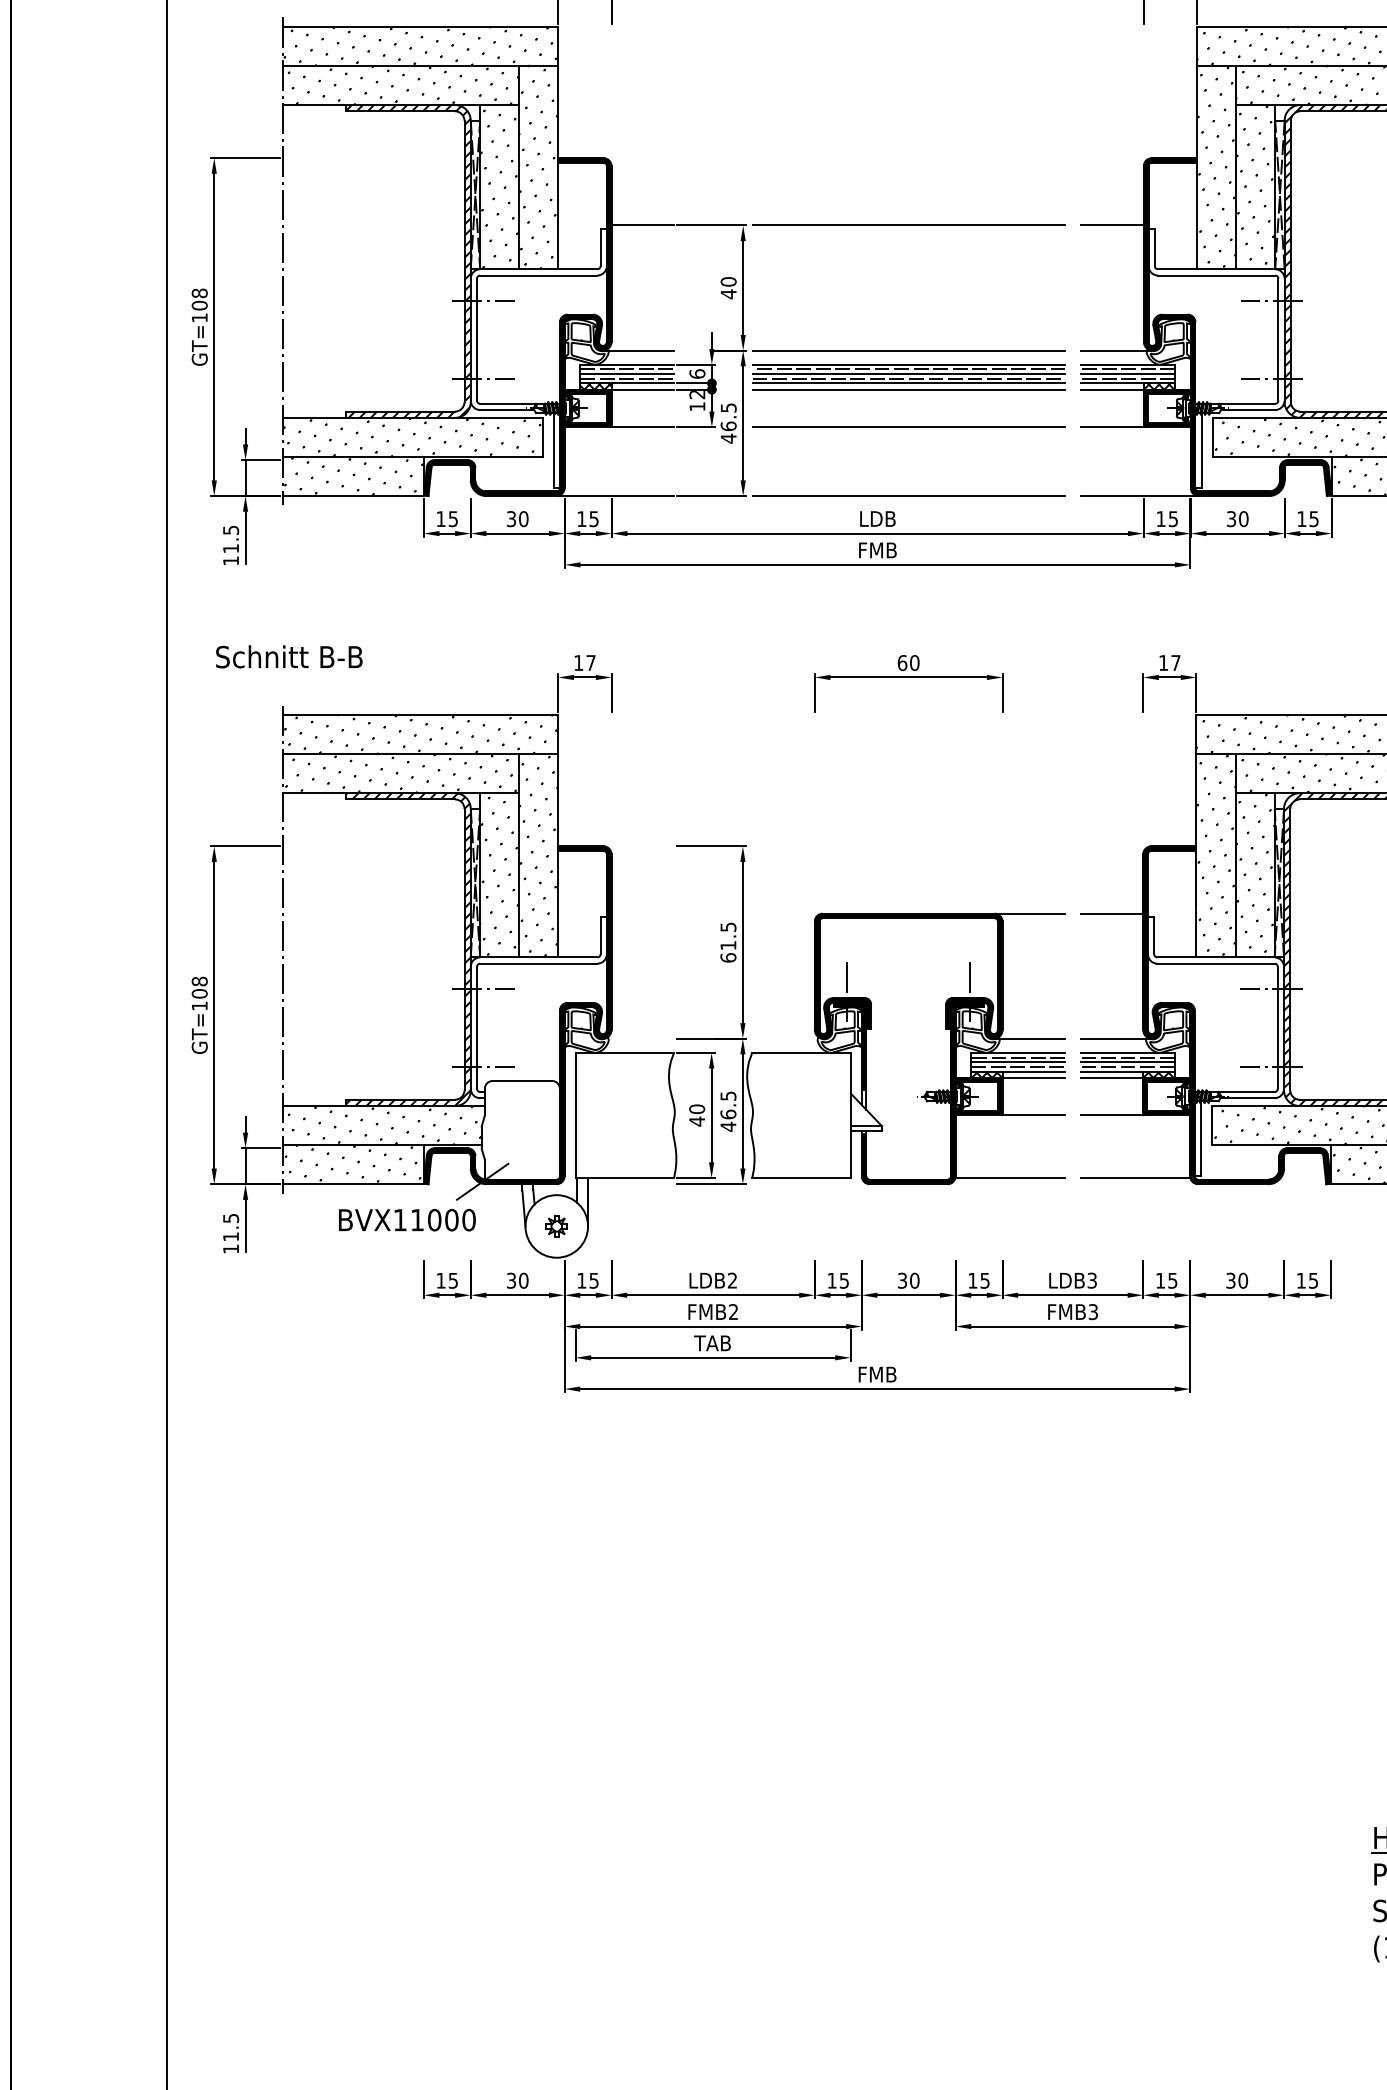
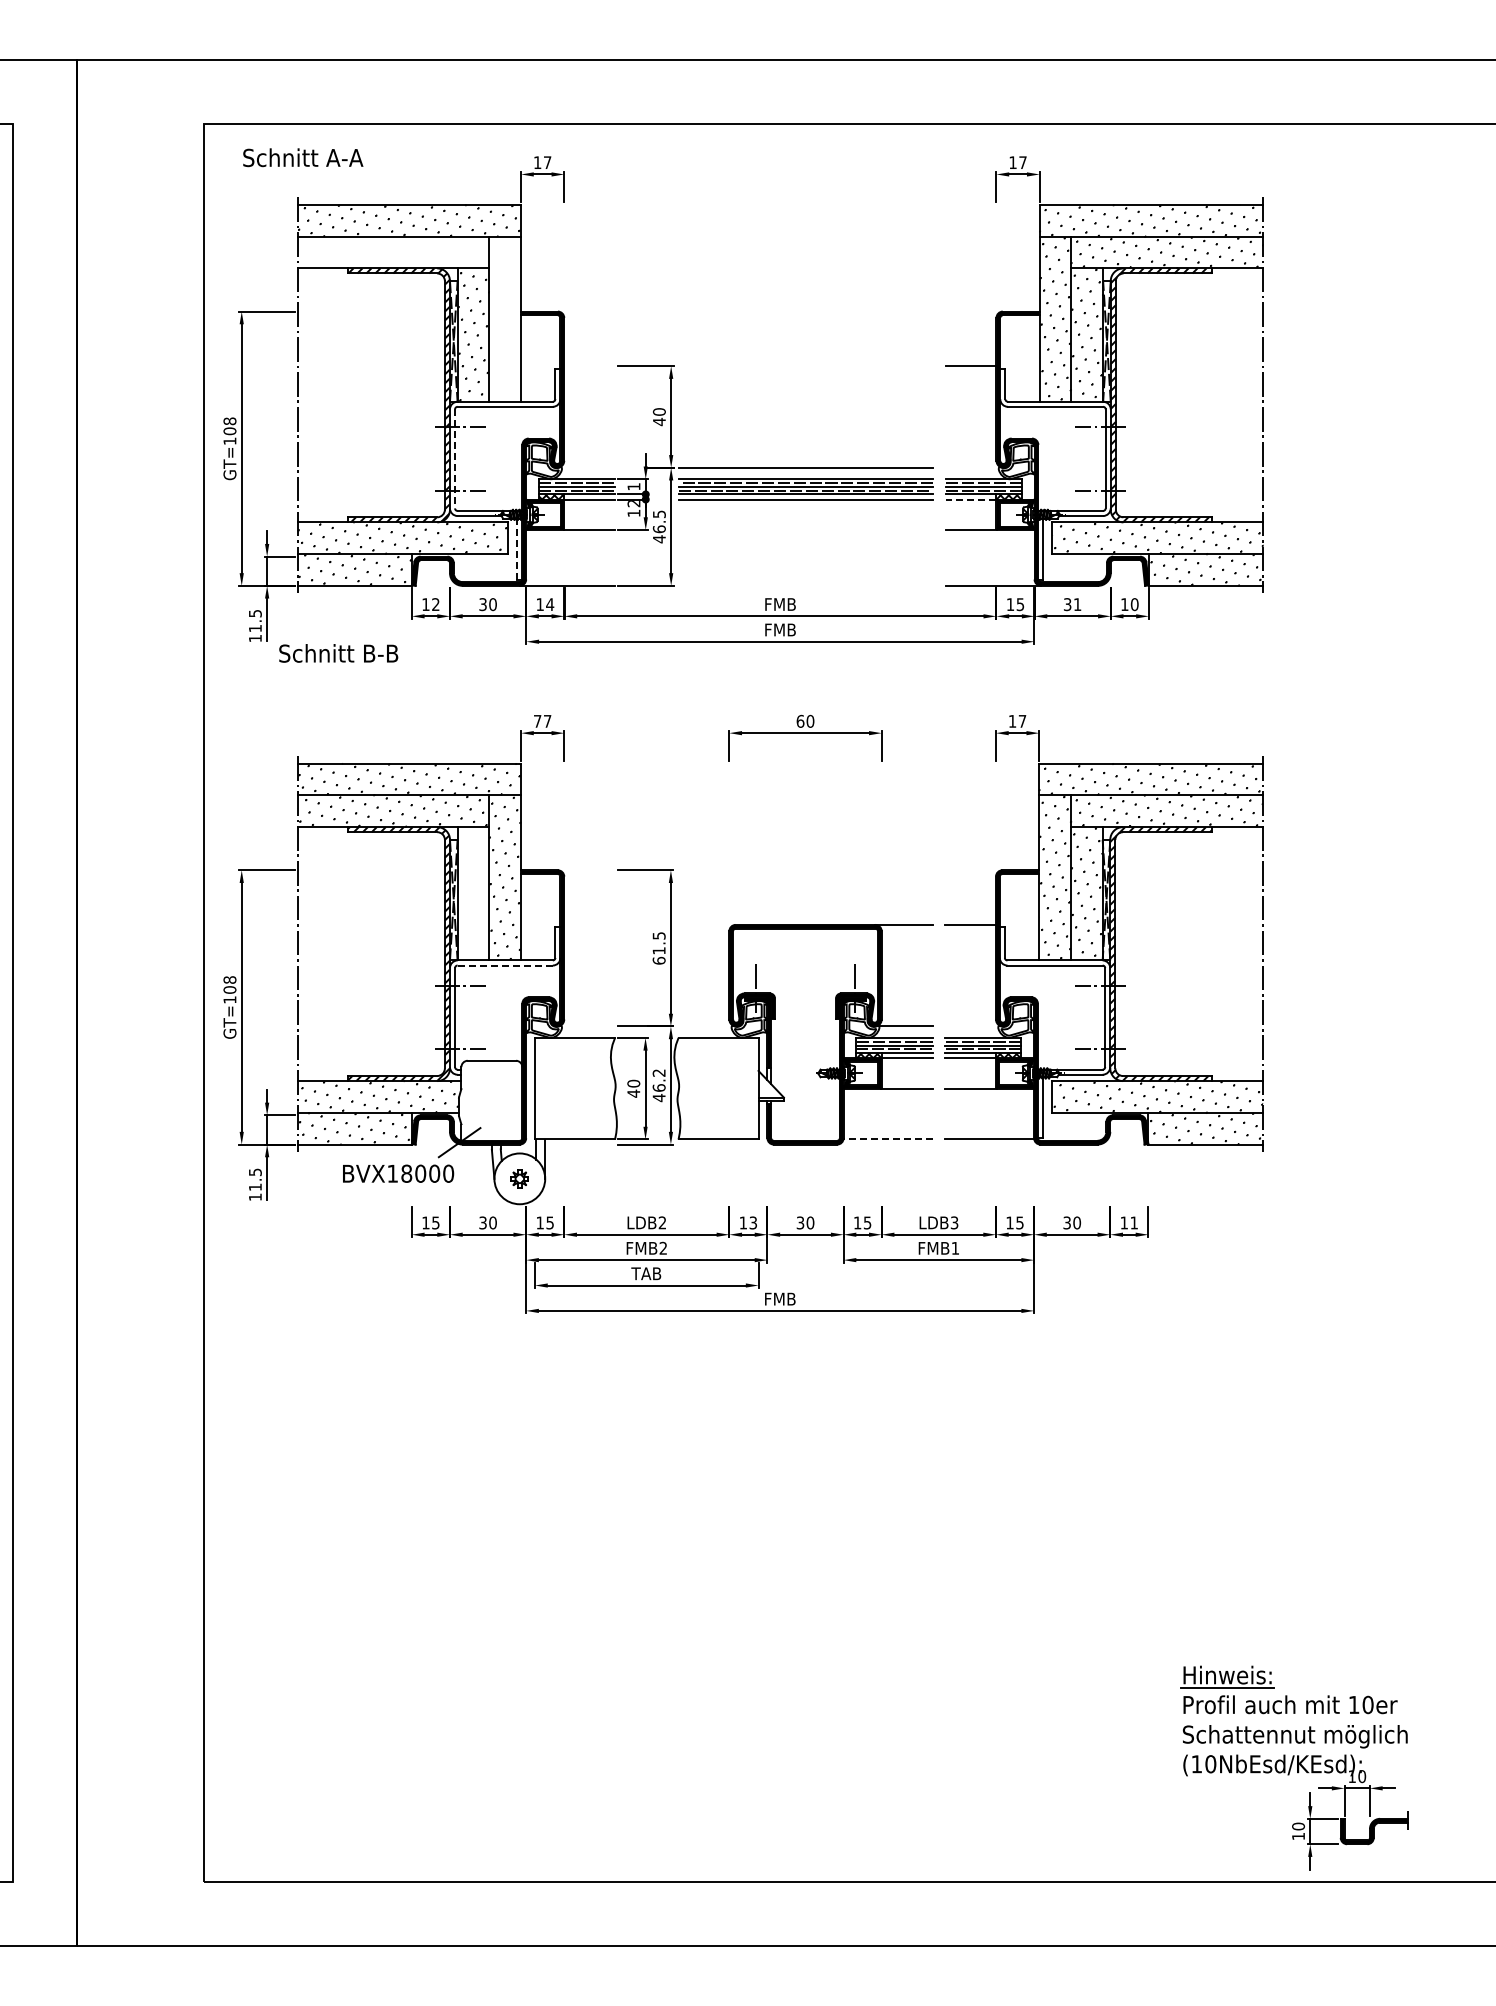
hatch: (403, 85) -> (395, 252), removed
hatch: (539, 166) -> (505, 318), removed
line: (642, 225) -> (589, 366), removed
line: (908, 225) -> (805, 366), removed
line: (477, 339) -> (455, 458), solid -> dashed
line: (638, 350) -> (586, 467), removed
line: (1116, 350) -> (974, 467), removed
text: (696, 373) -> (633, 486), 6 -> 1
line: (1111, 389) -> (970, 499), solid -> dashed
line: (908, 427) -> (805, 530), removed
line: (553, 450) -> (517, 548), solid -> dashed
line: (908, 495) -> (805, 585), removed
text: (452, 519) -> (435, 604), 15 -> 12
text: (594, 519) -> (550, 604), 15 -> 14
text: (877, 519) -> (780, 604), LDB -> FMB
text: (1243, 519) -> (1077, 604), 30 -> 31
text: (1313, 519) -> (1134, 604), 15 -> 10
text: (289, 656) -> (338, 653), moved
text: (578, 663) -> (537, 721), 17 -> 77
hatch: (499, 876) -> (473, 894), removed
line: (539, 963) -> (505, 965), solid -> dashed
line: (1115, 1038) -> (973, 1026), removed
text: (727, 1095) -> (658, 1072), 46.5 -> 46.2
line: (1010, 1177) -> (888, 1139), solid -> dashed
text: (417, 1219) -> (406, 1173), BVX11000 -> BVX18000
text: (844, 1280) -> (753, 1222), 15 -> 13
text: (1312, 1280) -> (1133, 1222), 15 -> 11
text: (1093, 1310) -> (955, 1247), FMB3 -> FMB1

